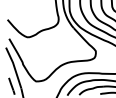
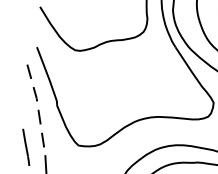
line: (14, 67) -> (38, 109), solid -> dashed

